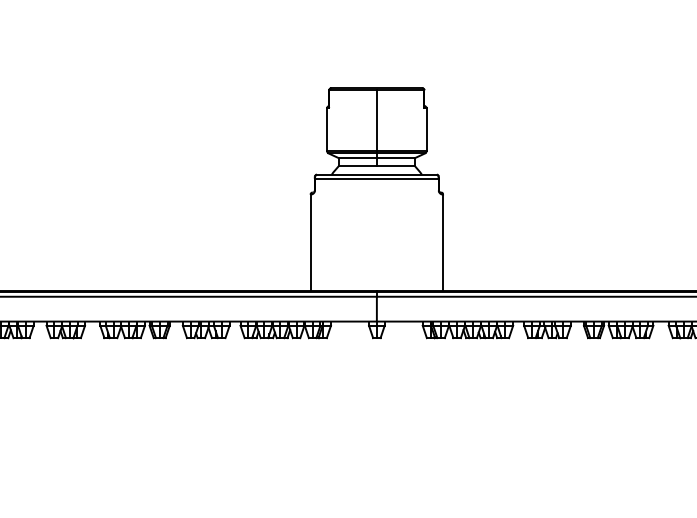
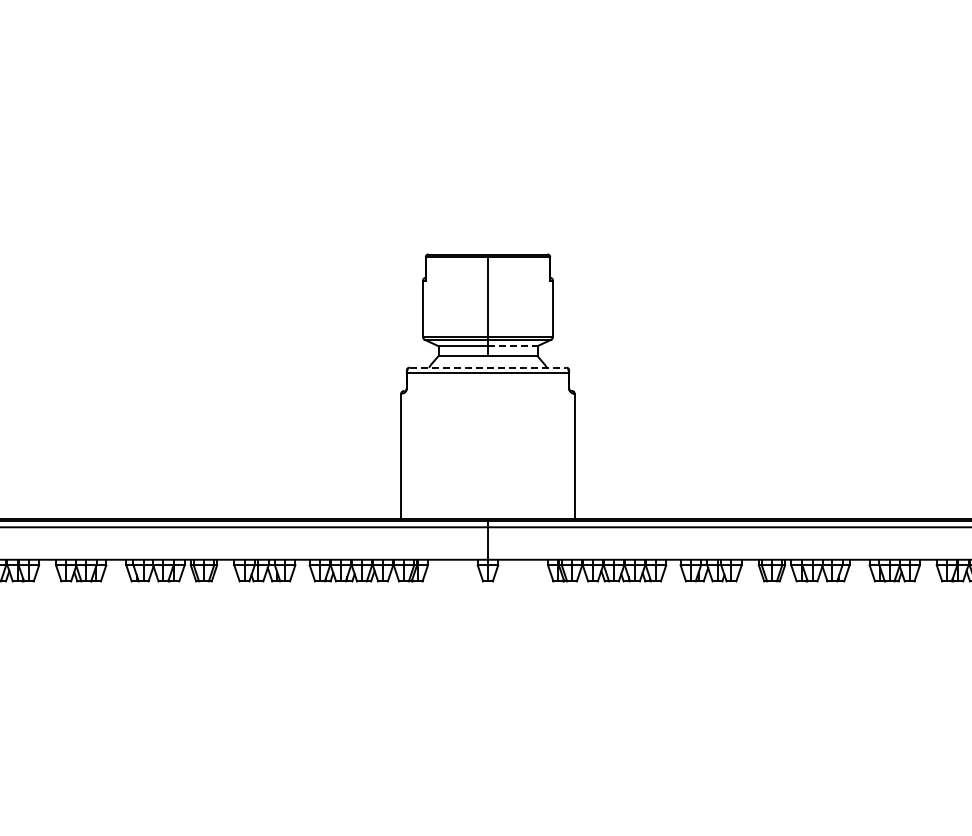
line: (395, 158) -> (512, 346), solid -> dashed
line: (377, 174) -> (488, 367), solid -> dashed

